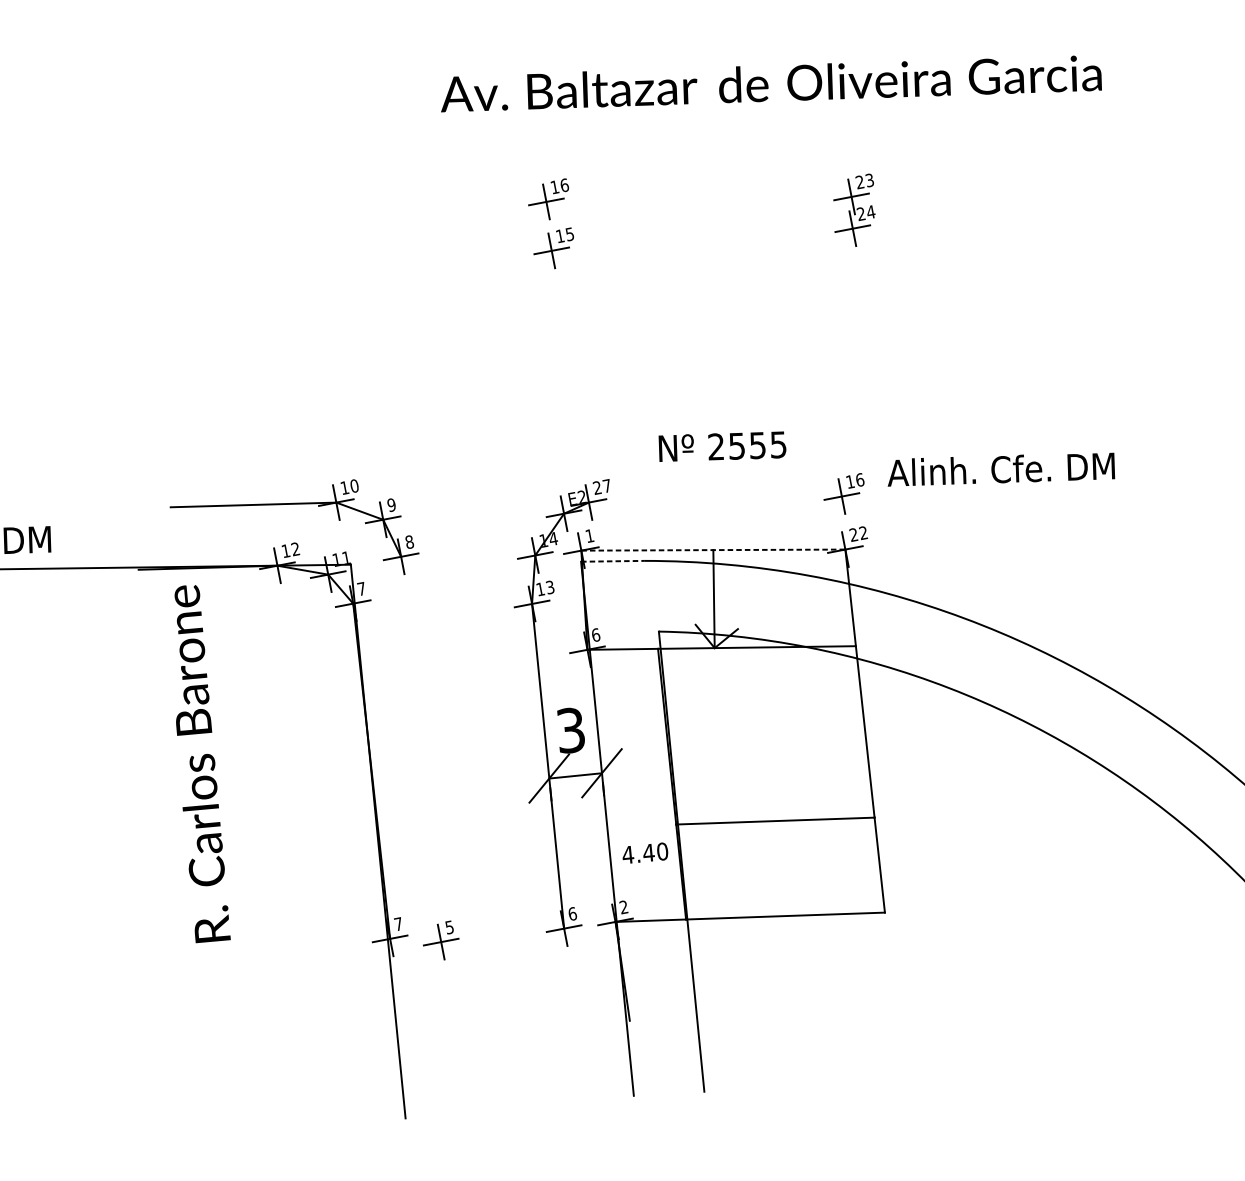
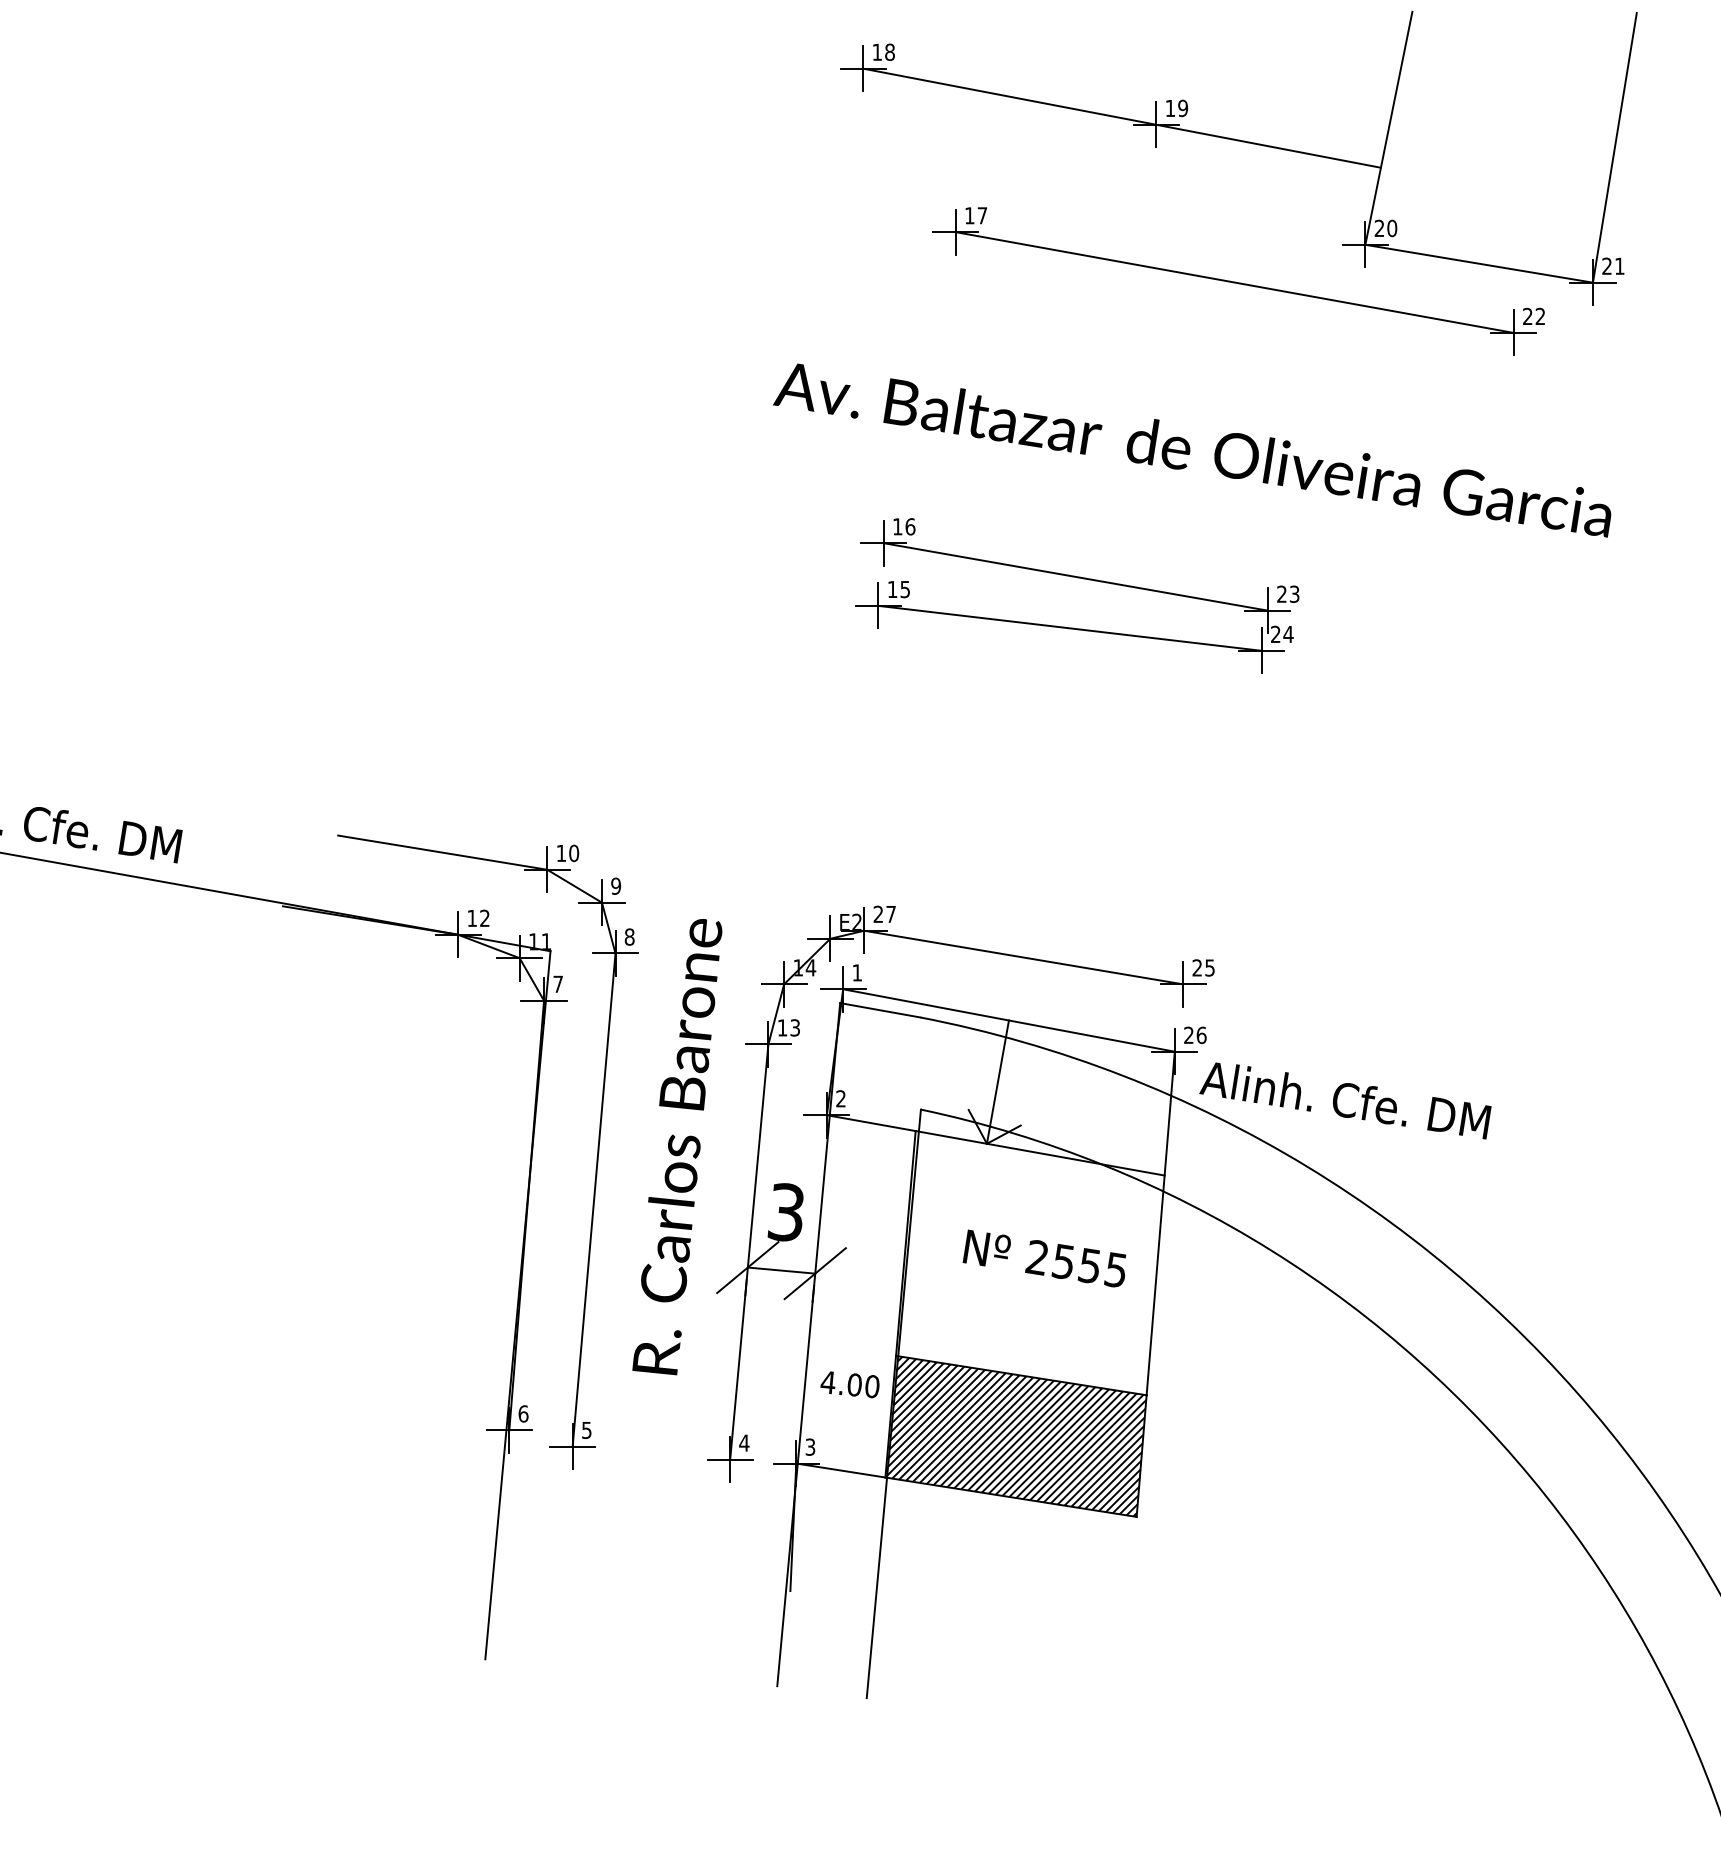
line: (698, 199) -> (1075, 576), added
line: (701, 239) -> (1069, 627), added
text: (721, 446) -> (1044, 1258), moved
text: (1001, 470) -> (1345, 1100), moved
text: (854, 480) -> (1203, 967), 16 -> 25
line: (715, 499) -> (1023, 957), added
text: (863, 533) -> (1201, 1035), 22 -> 26
line: (713, 550) -> (1008, 1020), dashed -> solid
line: (613, 561) -> (880, 1010), dashed -> solid
text: (596, 634) -> (841, 1098), 6 -> 2
line: (420, 749) -> (593, 1199), added
text: (197, 765) -> (677, 1147), moved
text: (648, 852) -> (854, 1384), 4.40 -> 4.00
hatch: (780, 868) -> (1016, 1436), added
text: (623, 906) -> (810, 1446), 2 -> 3
text: (572, 913) -> (744, 1442), 6 -> 4
text: (398, 923) -> (523, 1413), 7 -> 6

